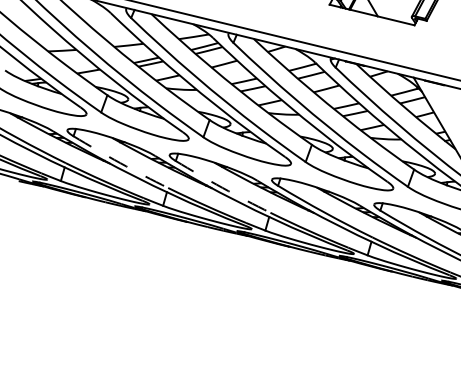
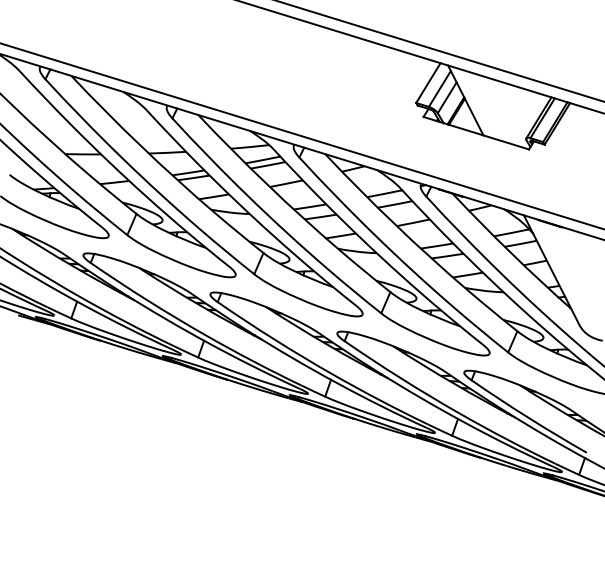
arc: (120, 163) -> (147, 300), dashed -> solid
arc: (222, 187) -> (274, 339), dashed -> solid

